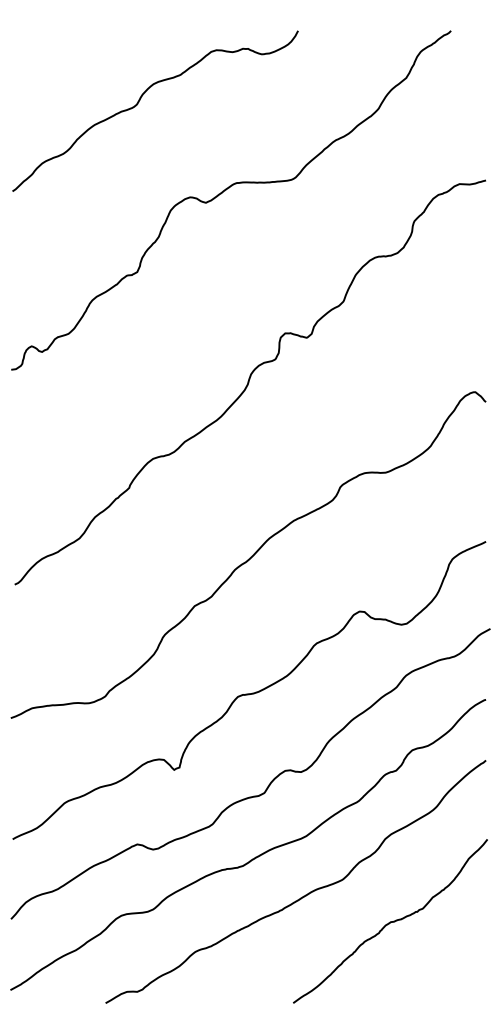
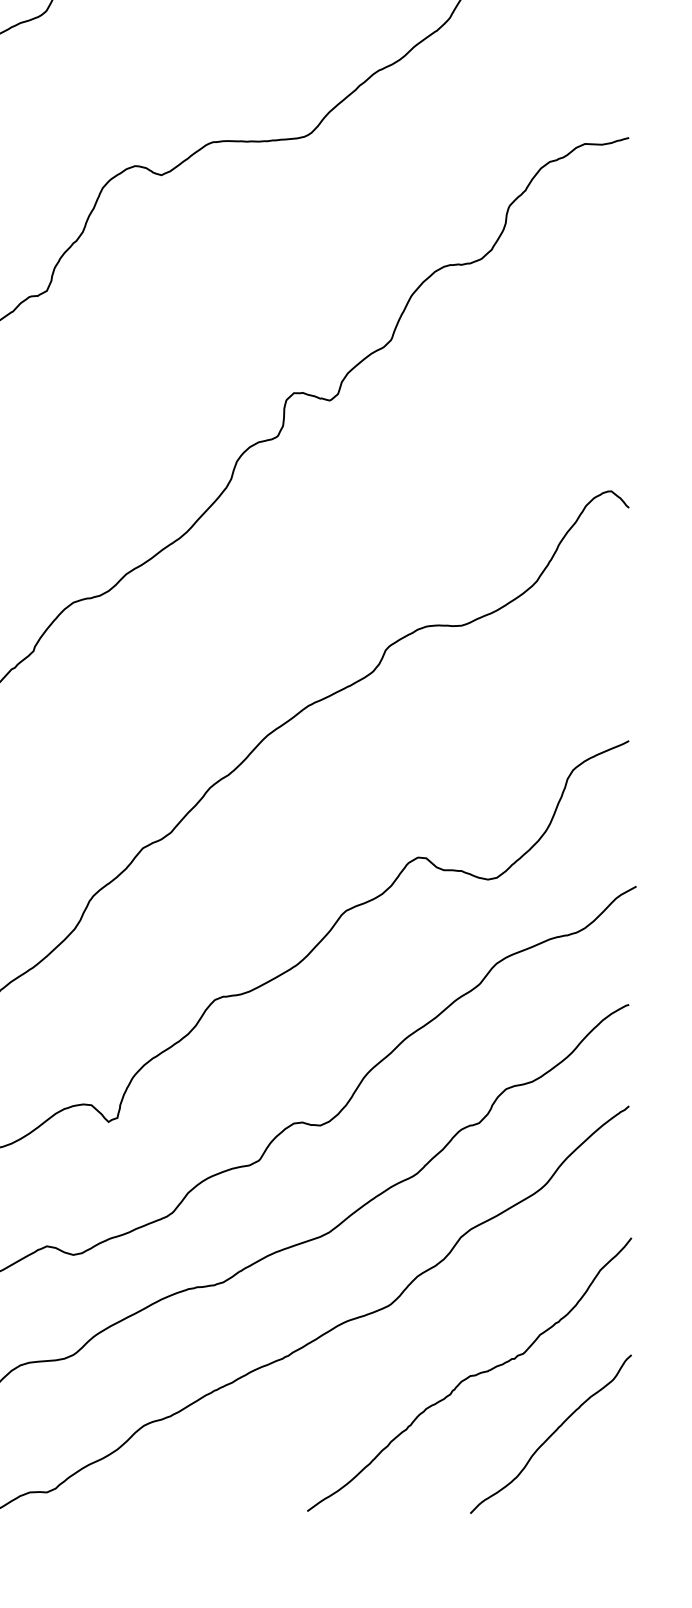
curve: (439, 956) -> (551, 1433), added

